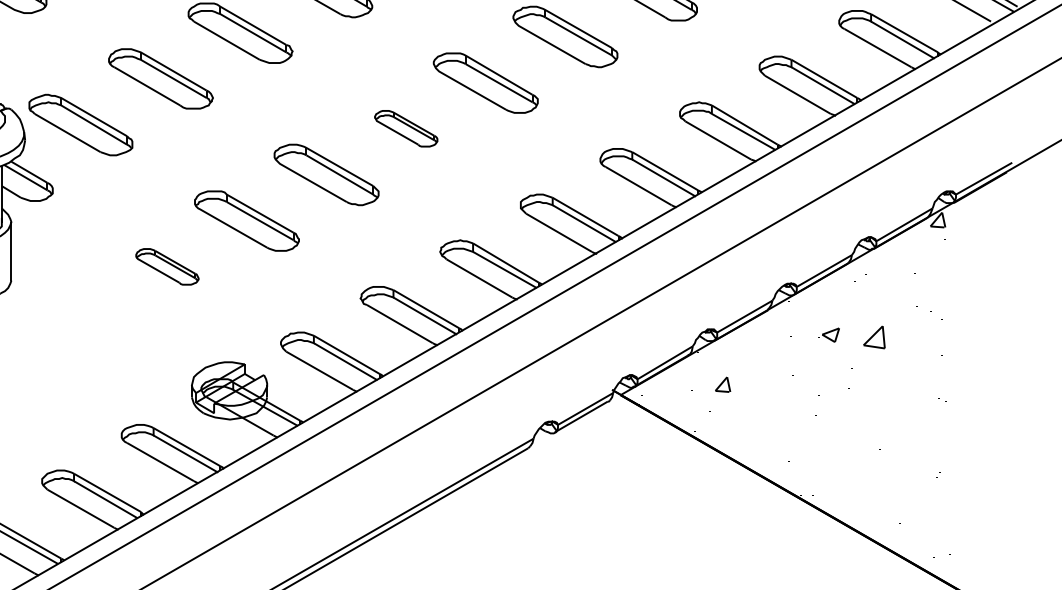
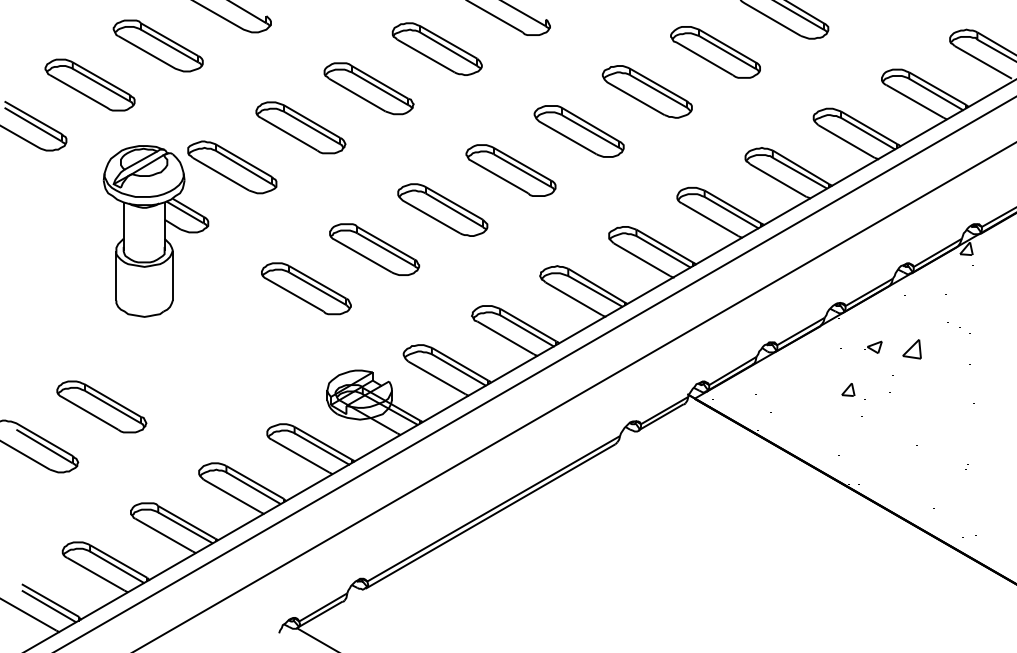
part: (405, 128) -> (510, 170), size x1.67
part: (167, 266) -> (306, 288), size x1.67
part: (723, 384) -> (848, 389), moved

